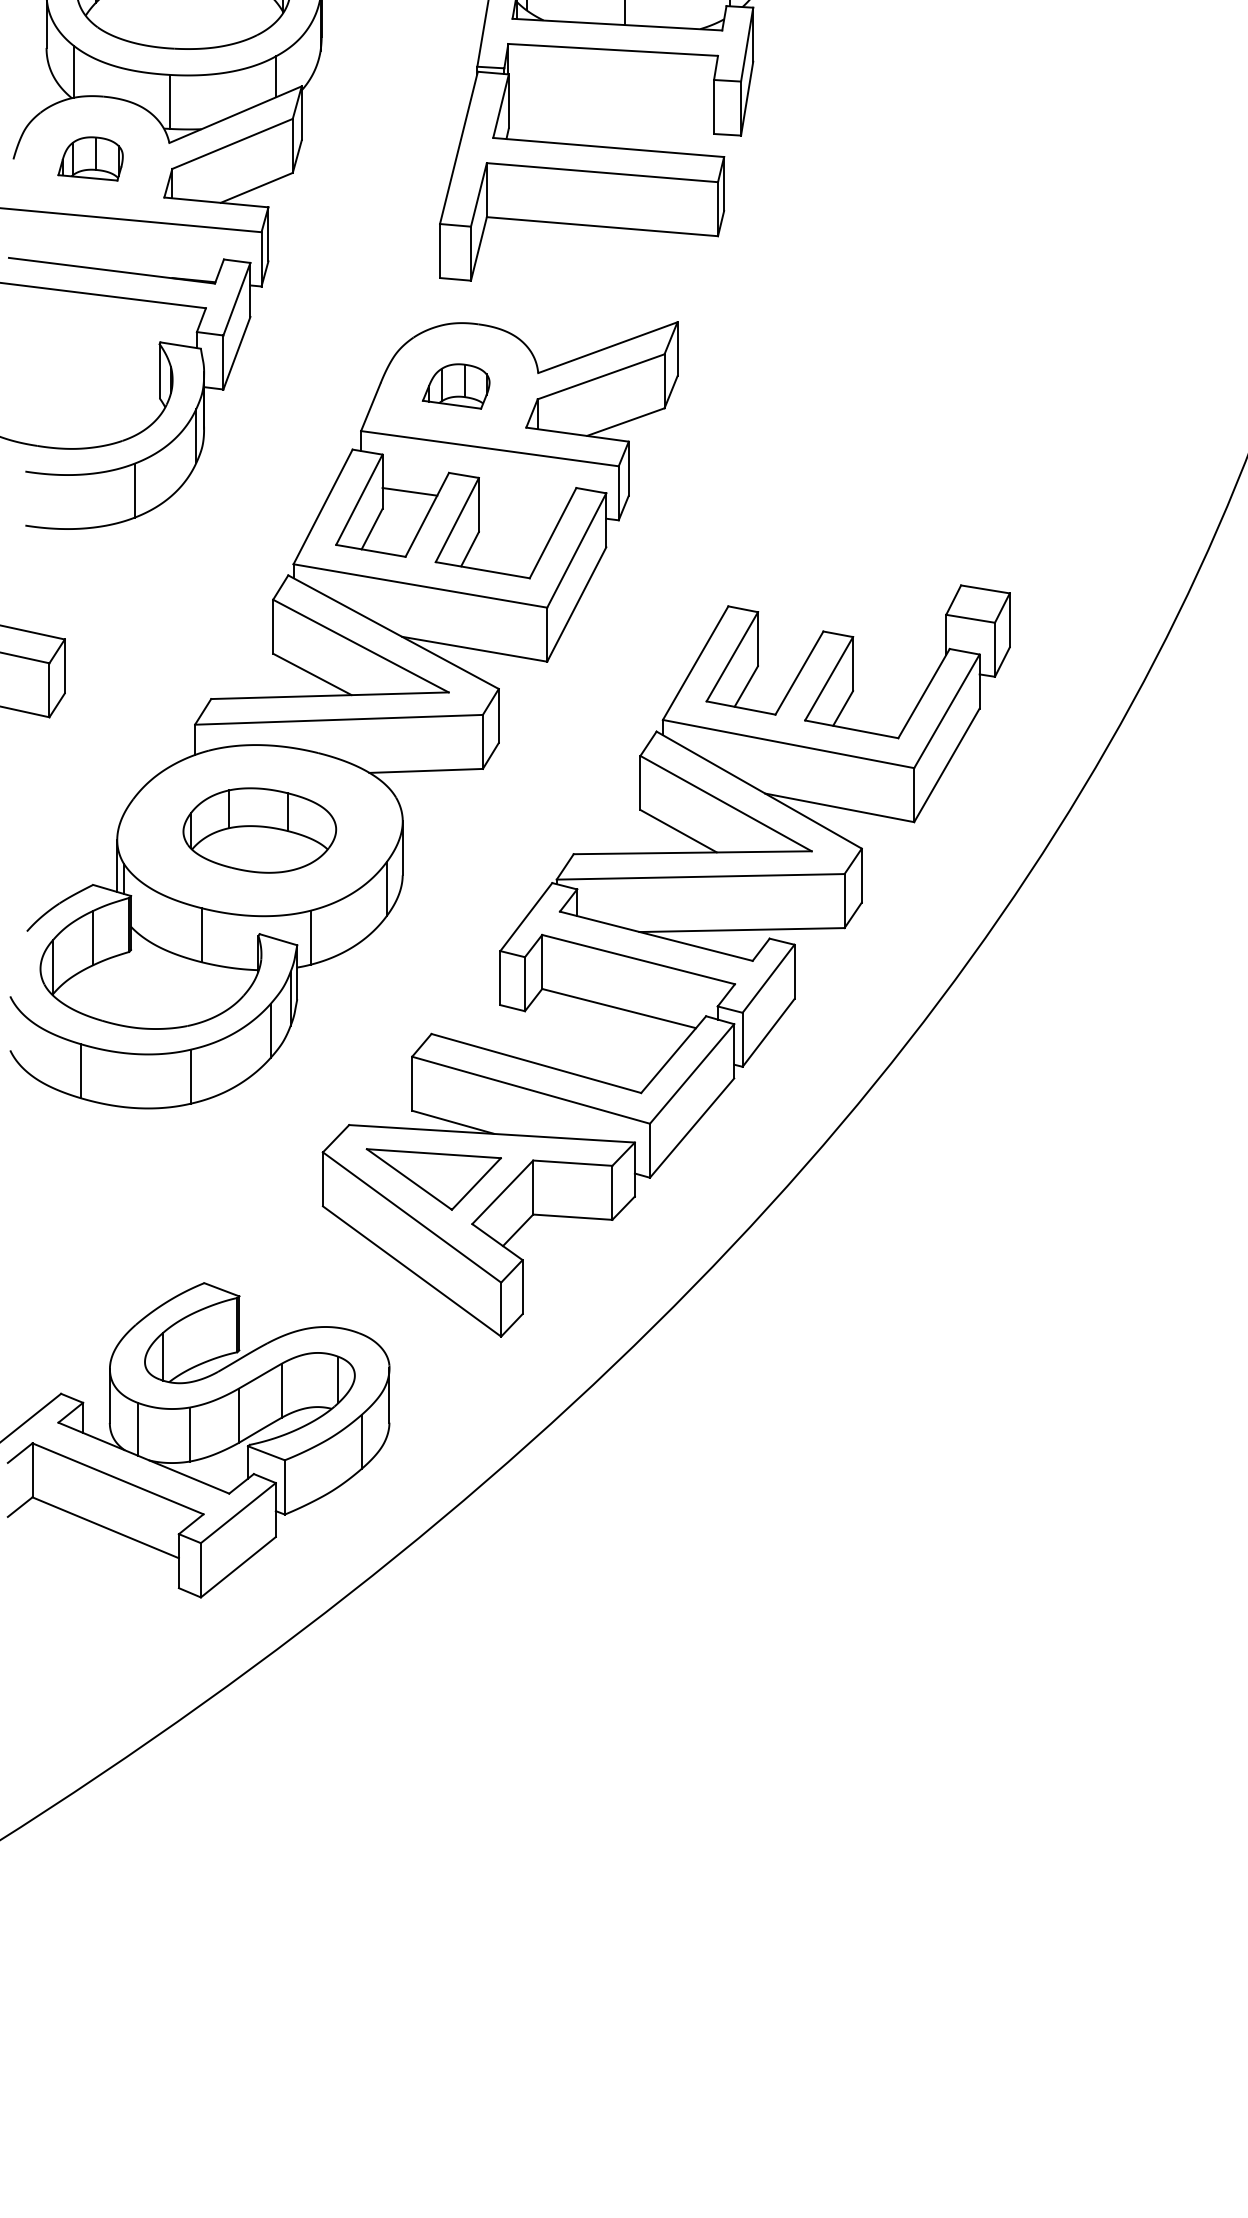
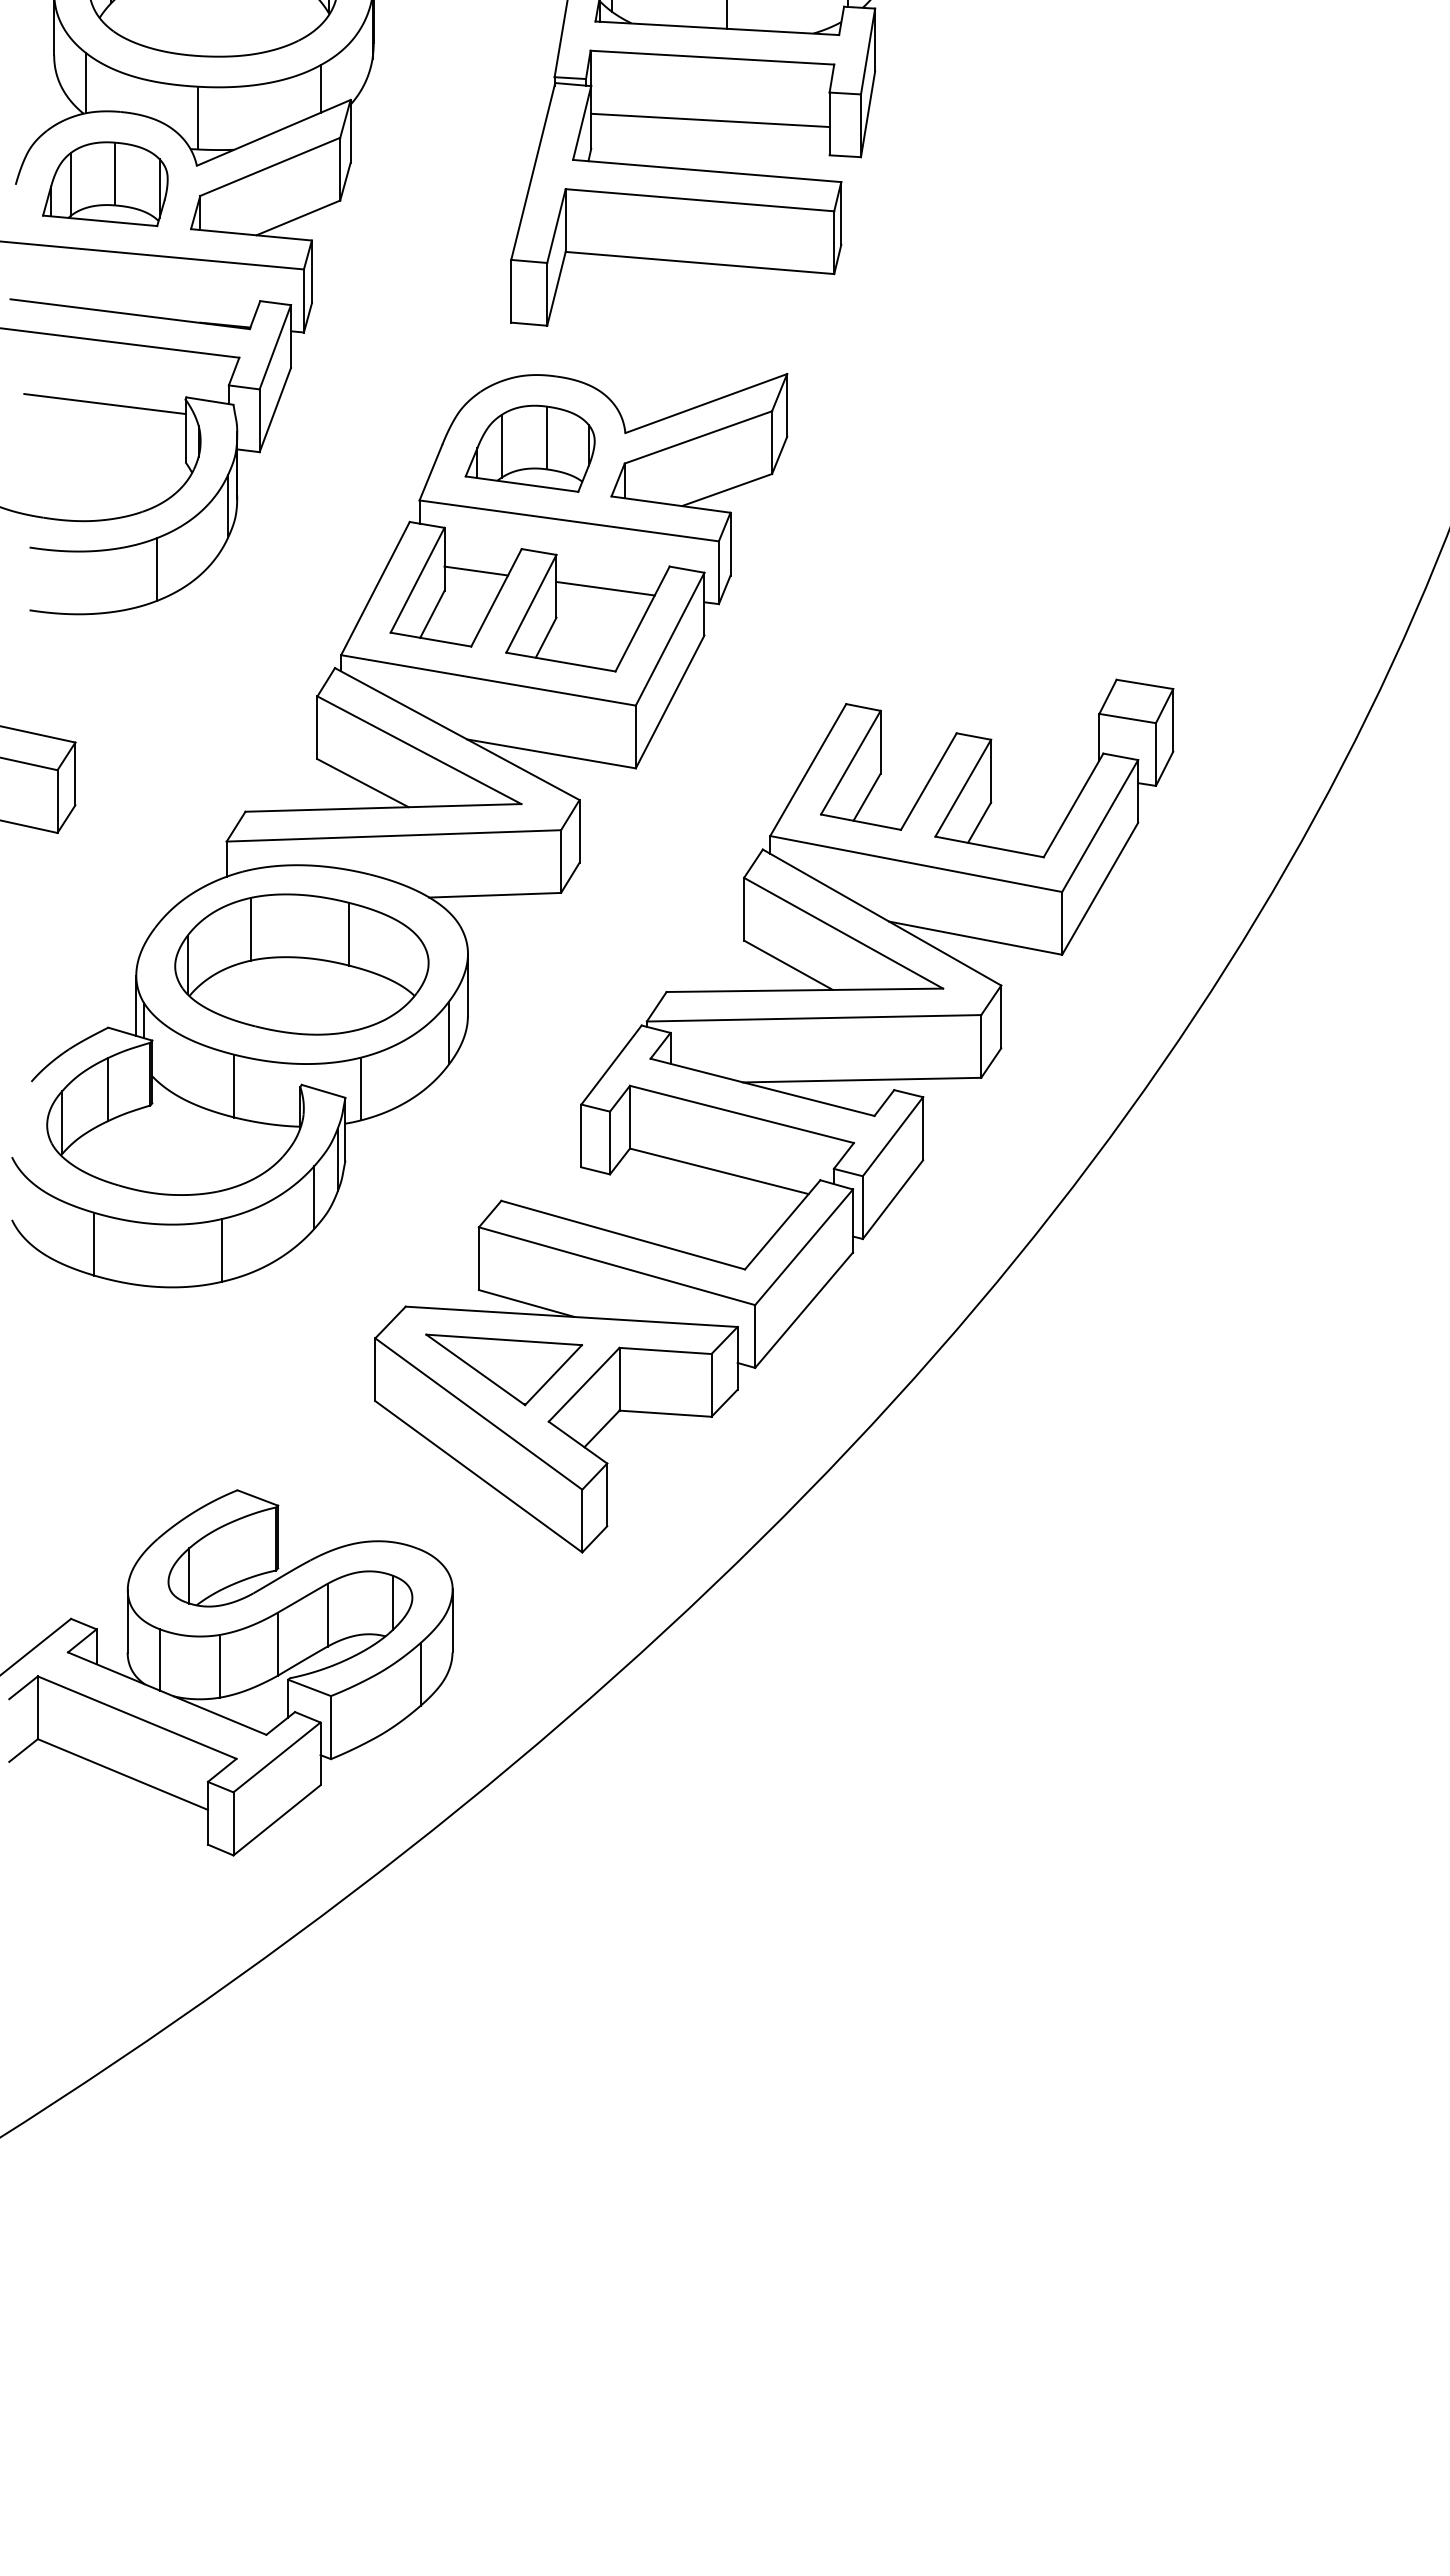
line: (611, 104) -> (710, 120), added
part: (90, 159) -> (105, 184), size x1.67
line: (89, 348) -> (104, 404), added
part: (455, 386) -> (529, 448), size x1.67
line: (521, 506) -> (605, 588), added
part: (259, 830) -> (301, 964), size x1.43

